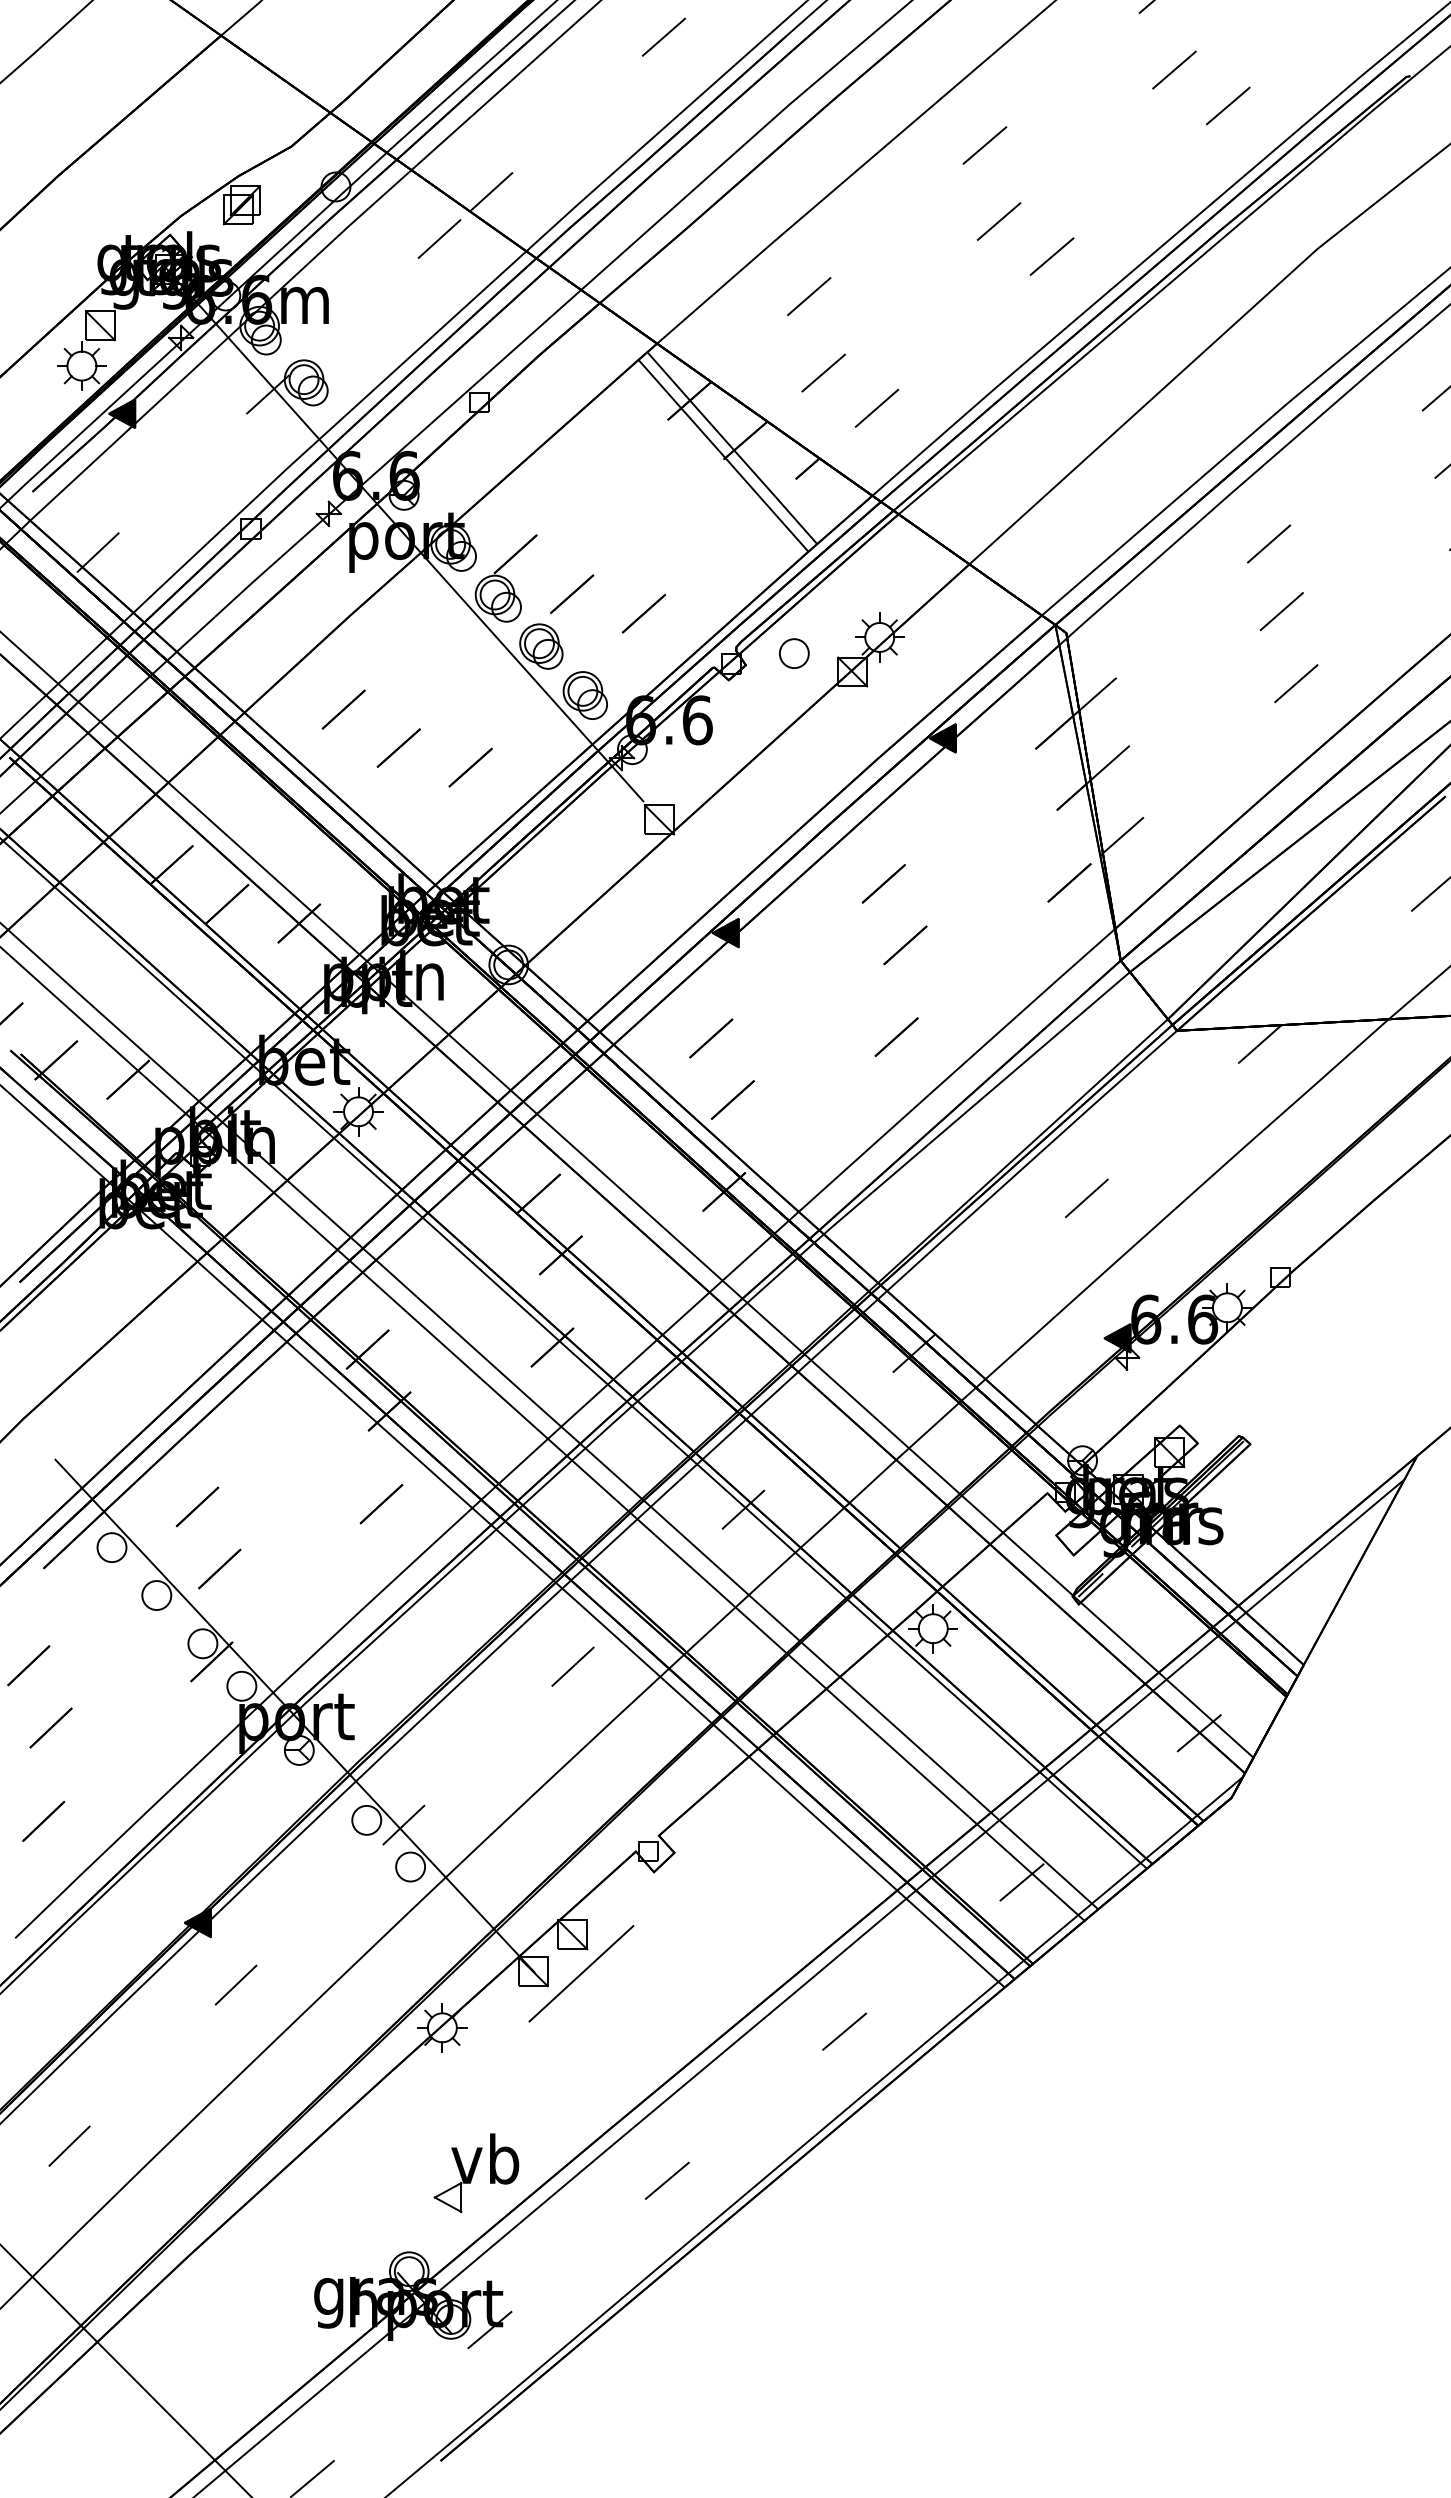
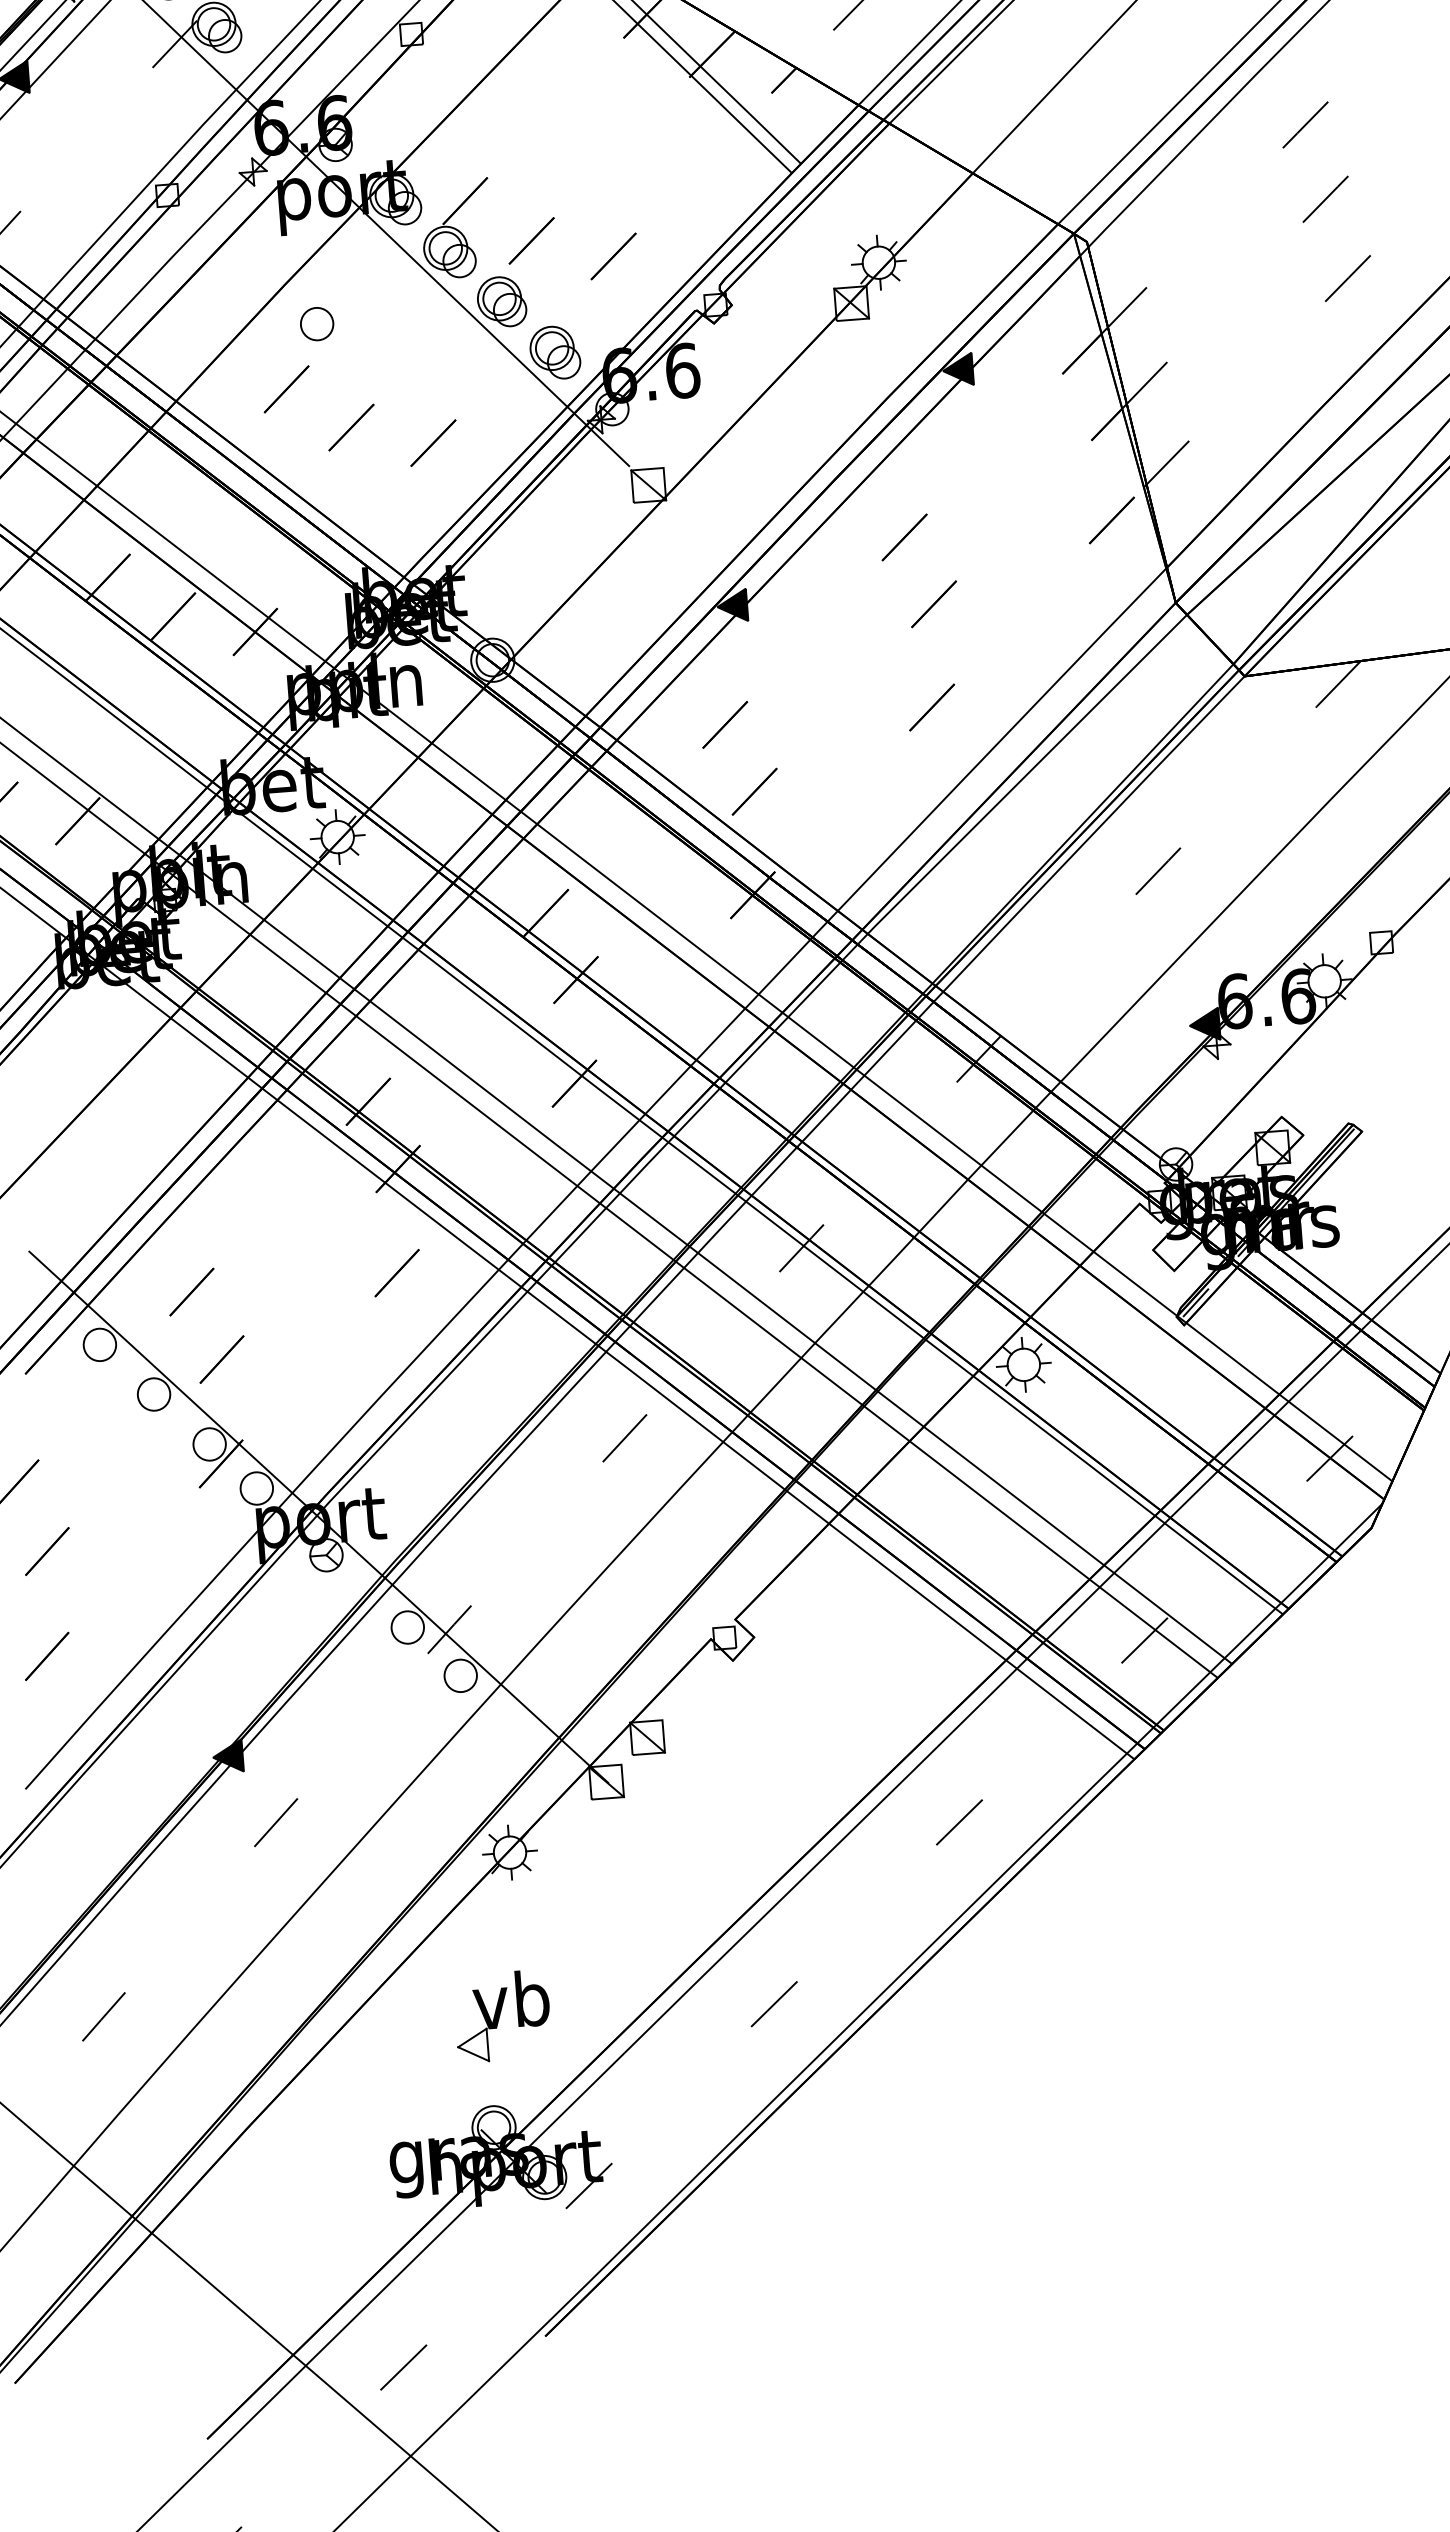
part: (794, 653) -> (317, 323), moved
line: (581, 1973) -> (660, 1780), removed
part: (476, 2172) -> (502, 2015), moved

